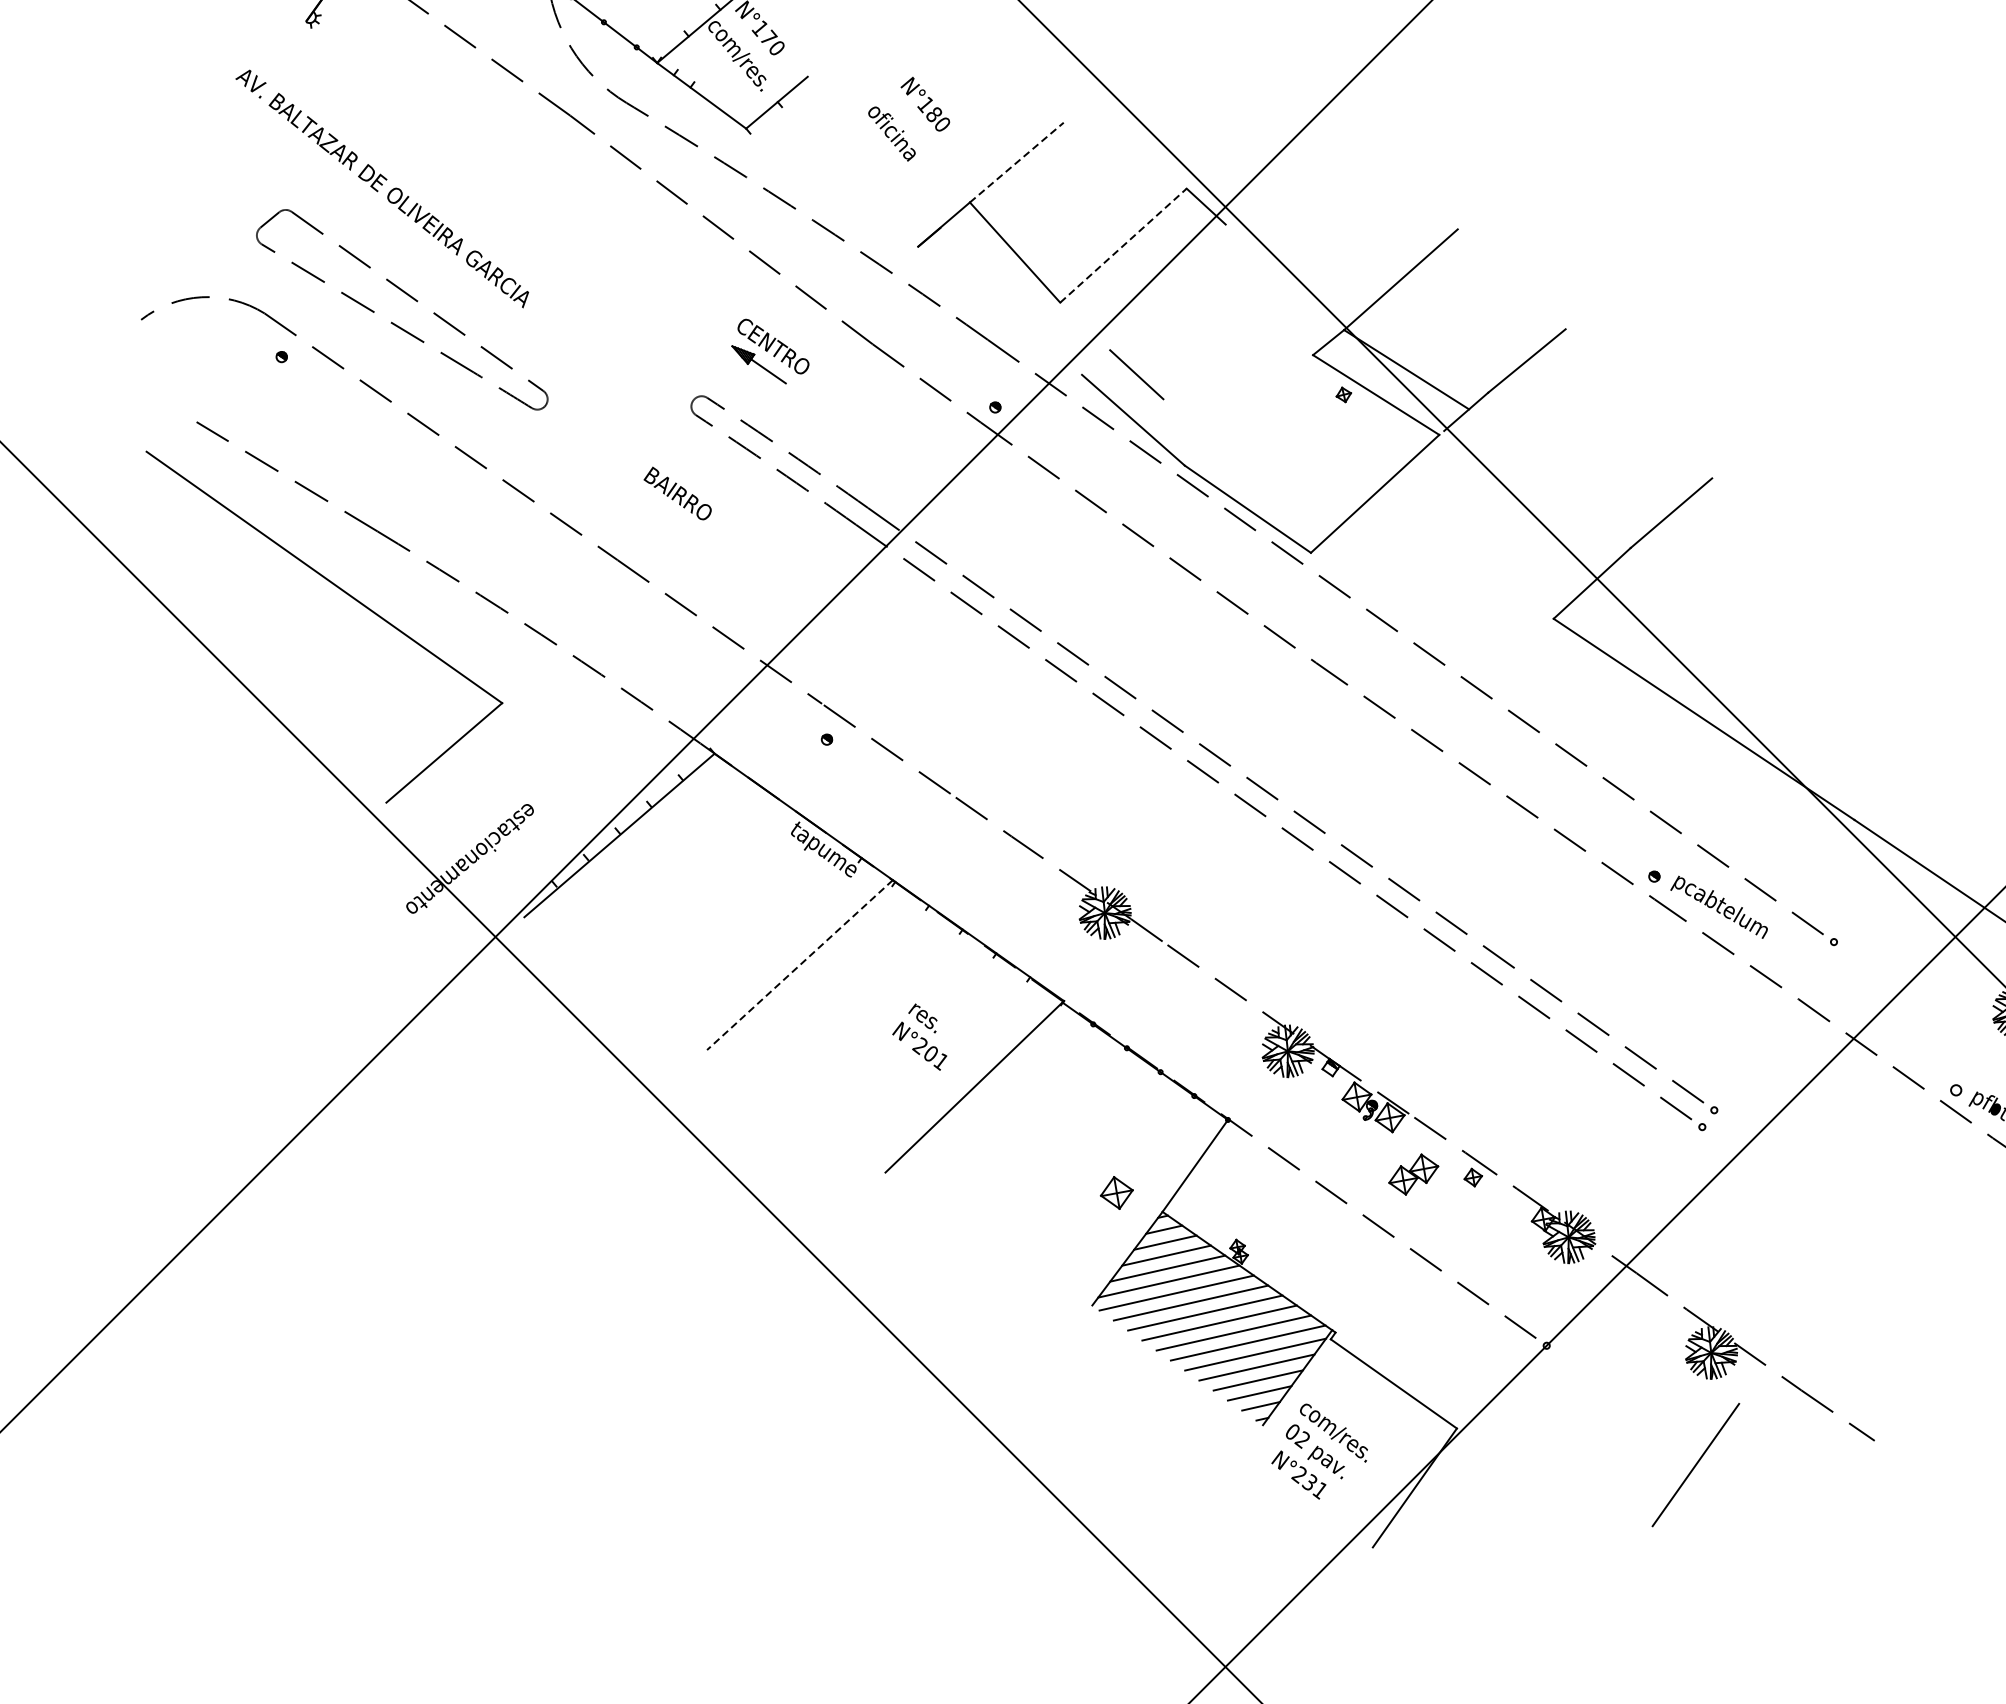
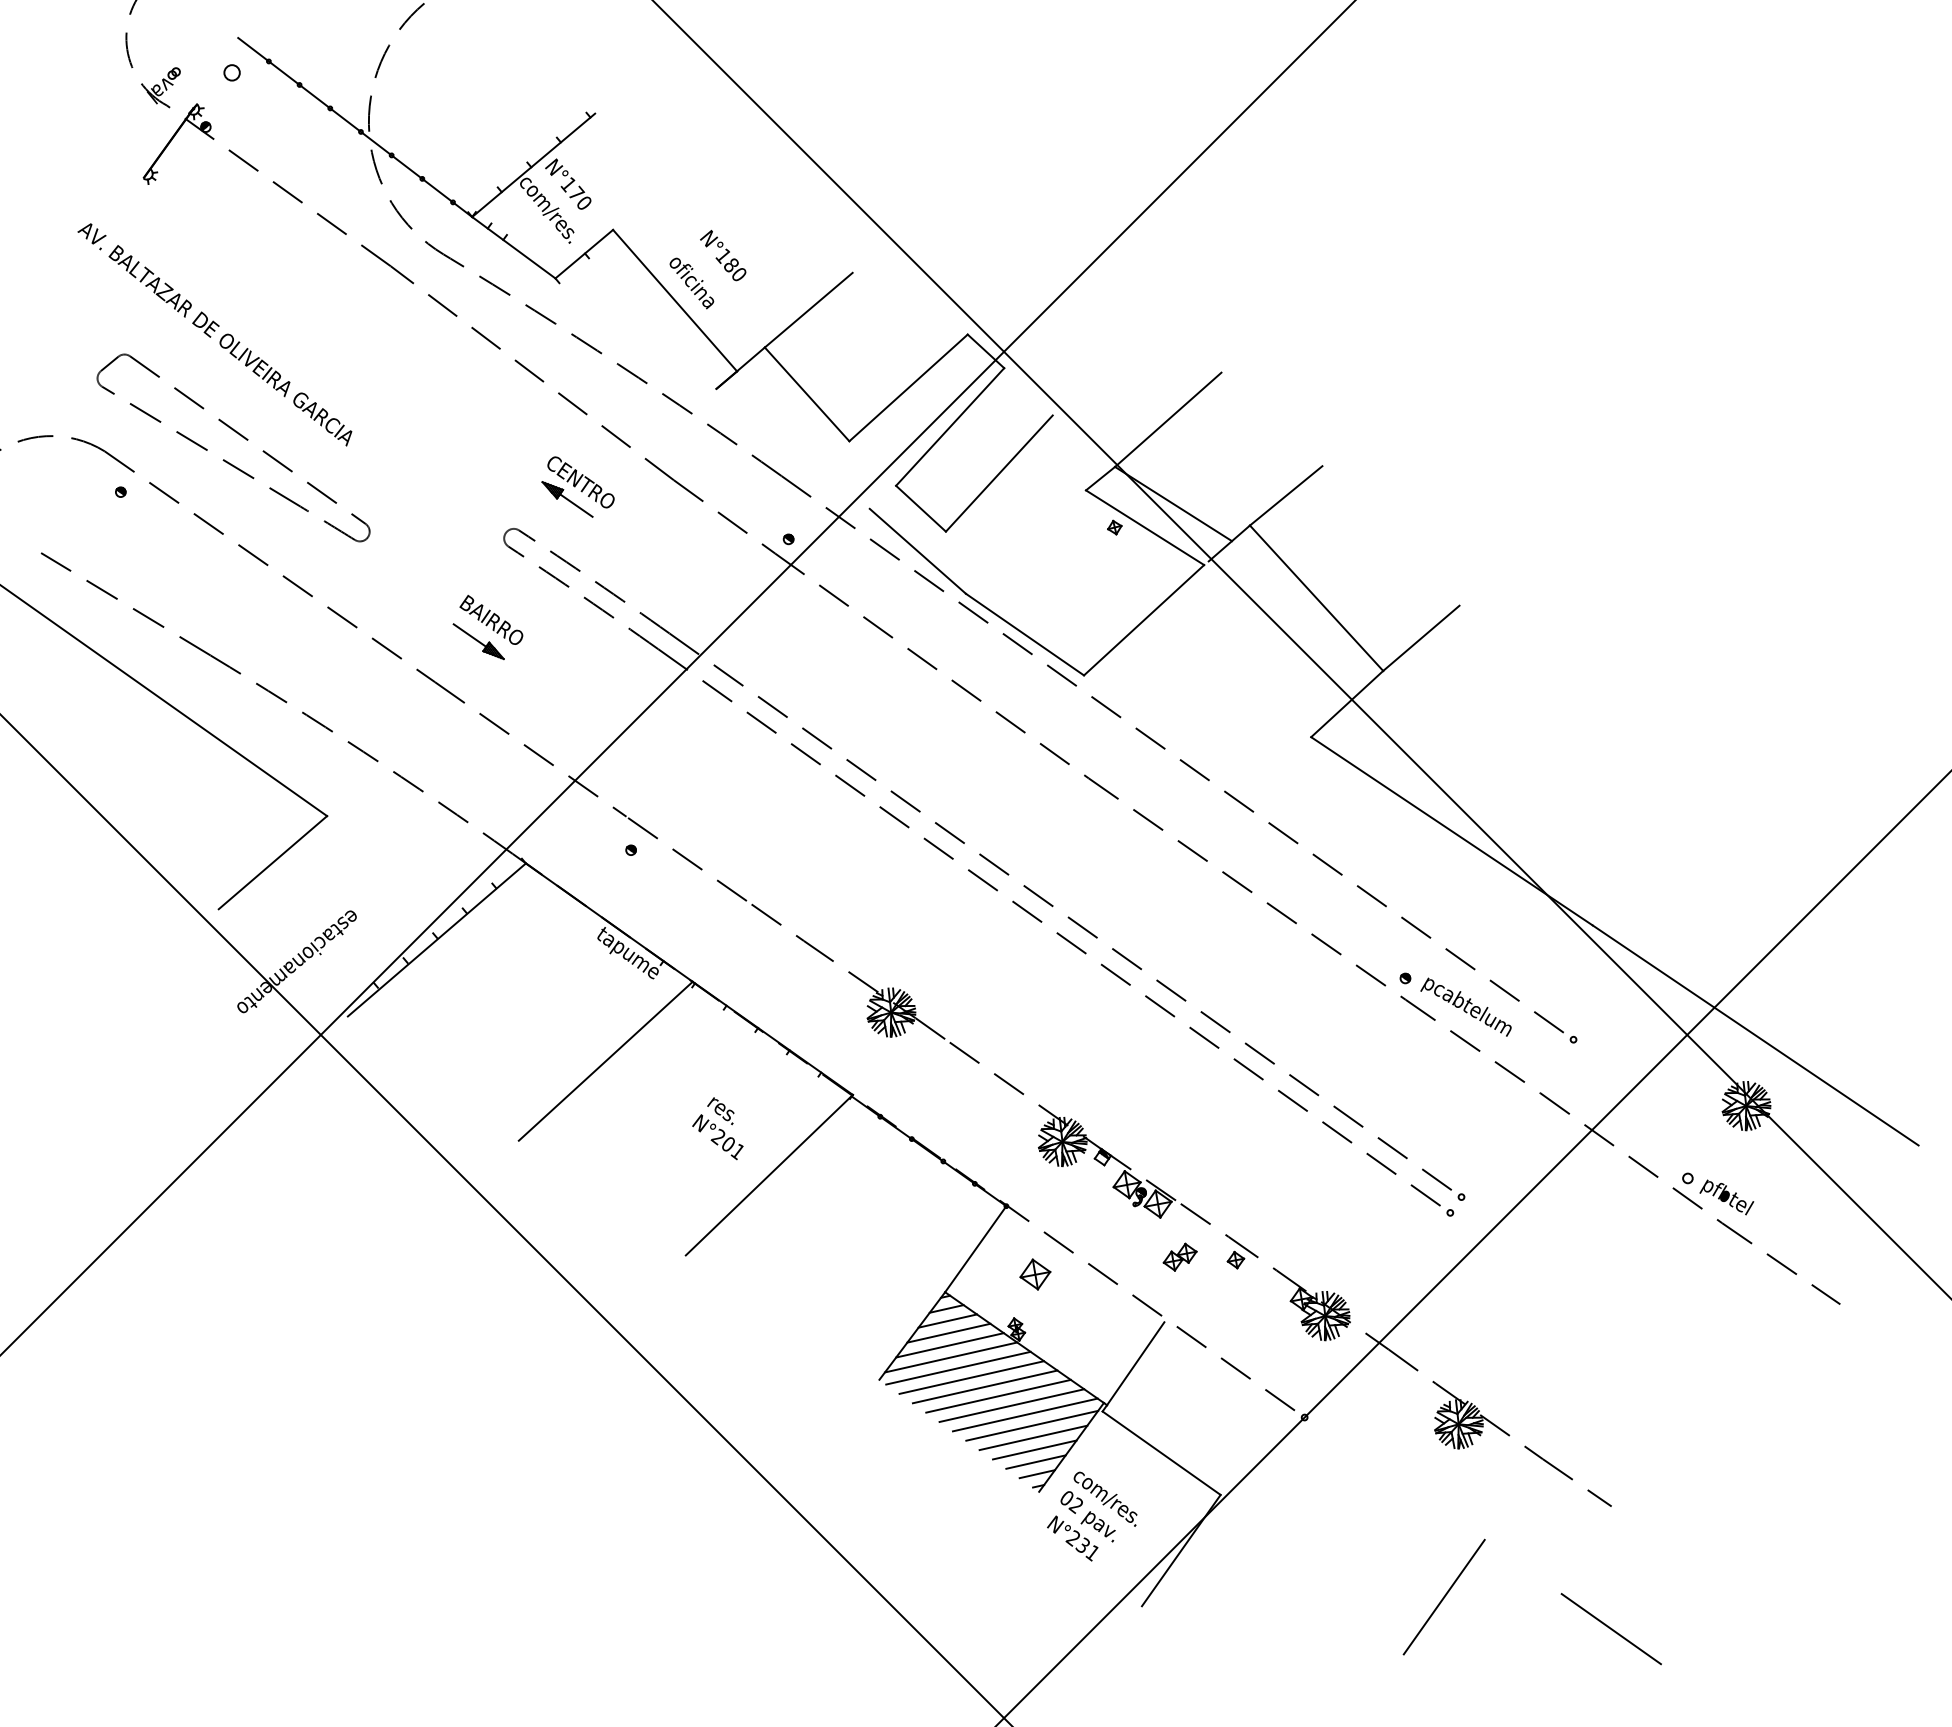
line: (874, 152) -> (675, 300), added
line: (1016, 162) -> (808, 310), dashed -> solid
line: (1123, 245) -> (908, 387), dashed -> solid
line: (1168, 286) -> (950, 426), added
line: (1219, 337) -> (998, 473), added
line: (1559, 469) -> (1316, 597), added
part: (663, 516) -> (478, 641), added
line: (799, 965) -> (605, 1061), dashed -> solid
part: (1412, 1173) -> (1179, 1256), size x0.71
part: (1116, 1192) -> (1035, 1274), moved
line: (1365, 1288) -> (1135, 1363), added
line: (1695, 1464) -> (1443, 1596), moved
line: (1873, 1572) -> (1610, 1629), added

